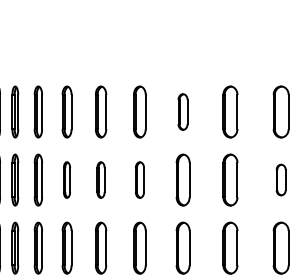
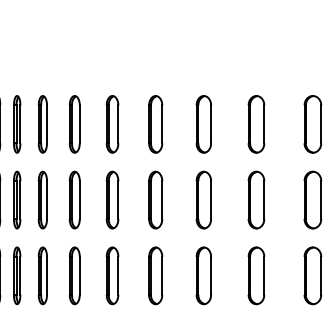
part: (182, 112) -> (203, 124), size x1.43
part: (66, 179) -> (74, 199), size x1.43
part: (101, 179) -> (112, 199), size x1.43
part: (139, 179) -> (155, 199), size x1.43
part: (280, 179) -> (312, 199), size x1.67

